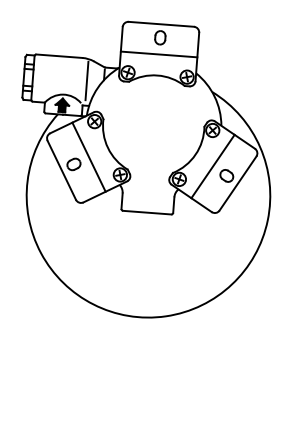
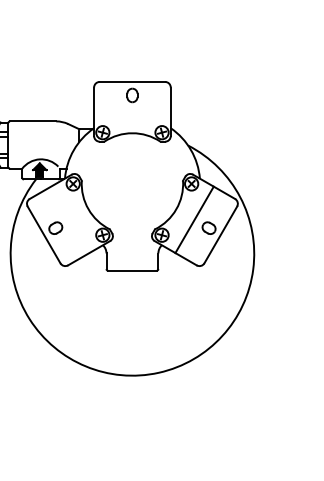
line: (159, 54) -> (132, 112), removed
line: (87, 80) -> (62, 143), removed
line: (89, 156) -> (70, 219), removed

